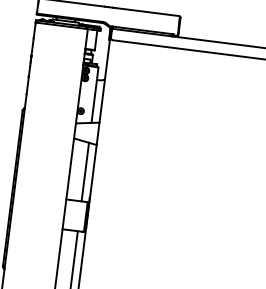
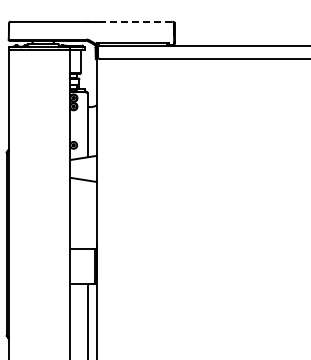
line: (147, 11) -> (135, 21), solid -> dashed
line: (85, 171) -> (87, 214), removed

